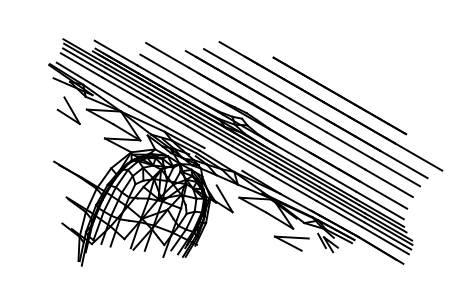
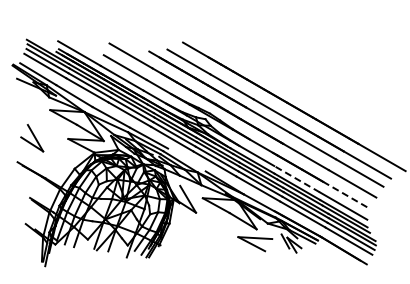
line: (339, 95) -> (302, 96), removed
part: (68, 110) -> (31, 138), moved
line: (333, 178) -> (296, 179), solid -> dashed
line: (383, 195) -> (346, 196), solid -> dashed

